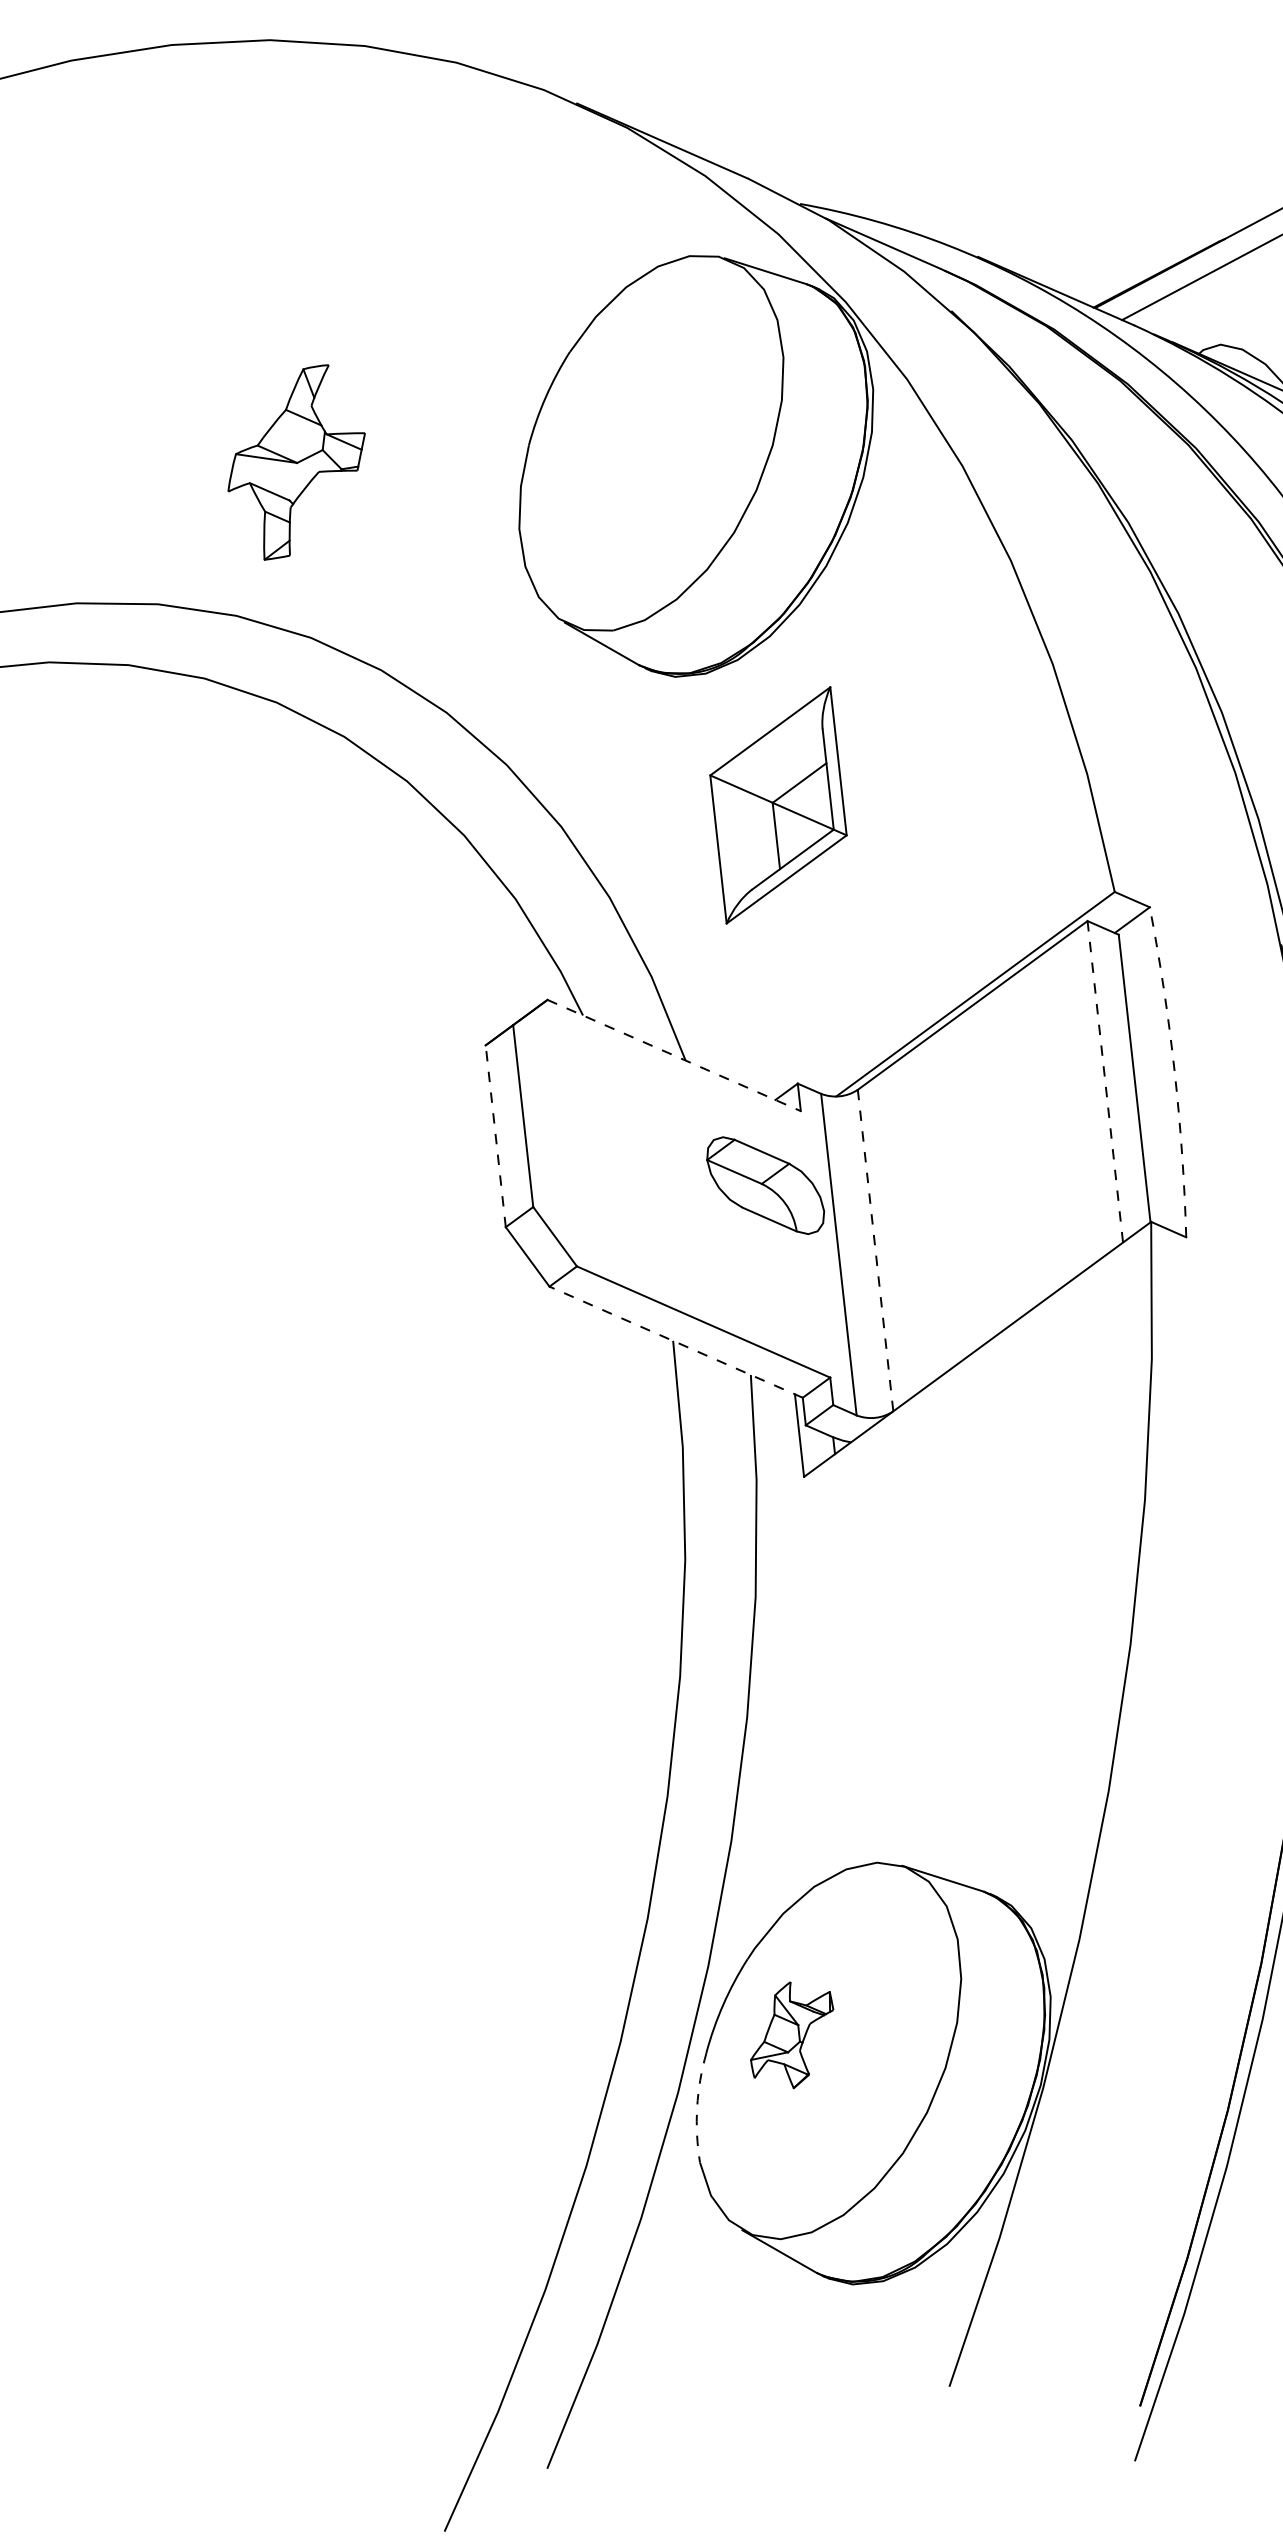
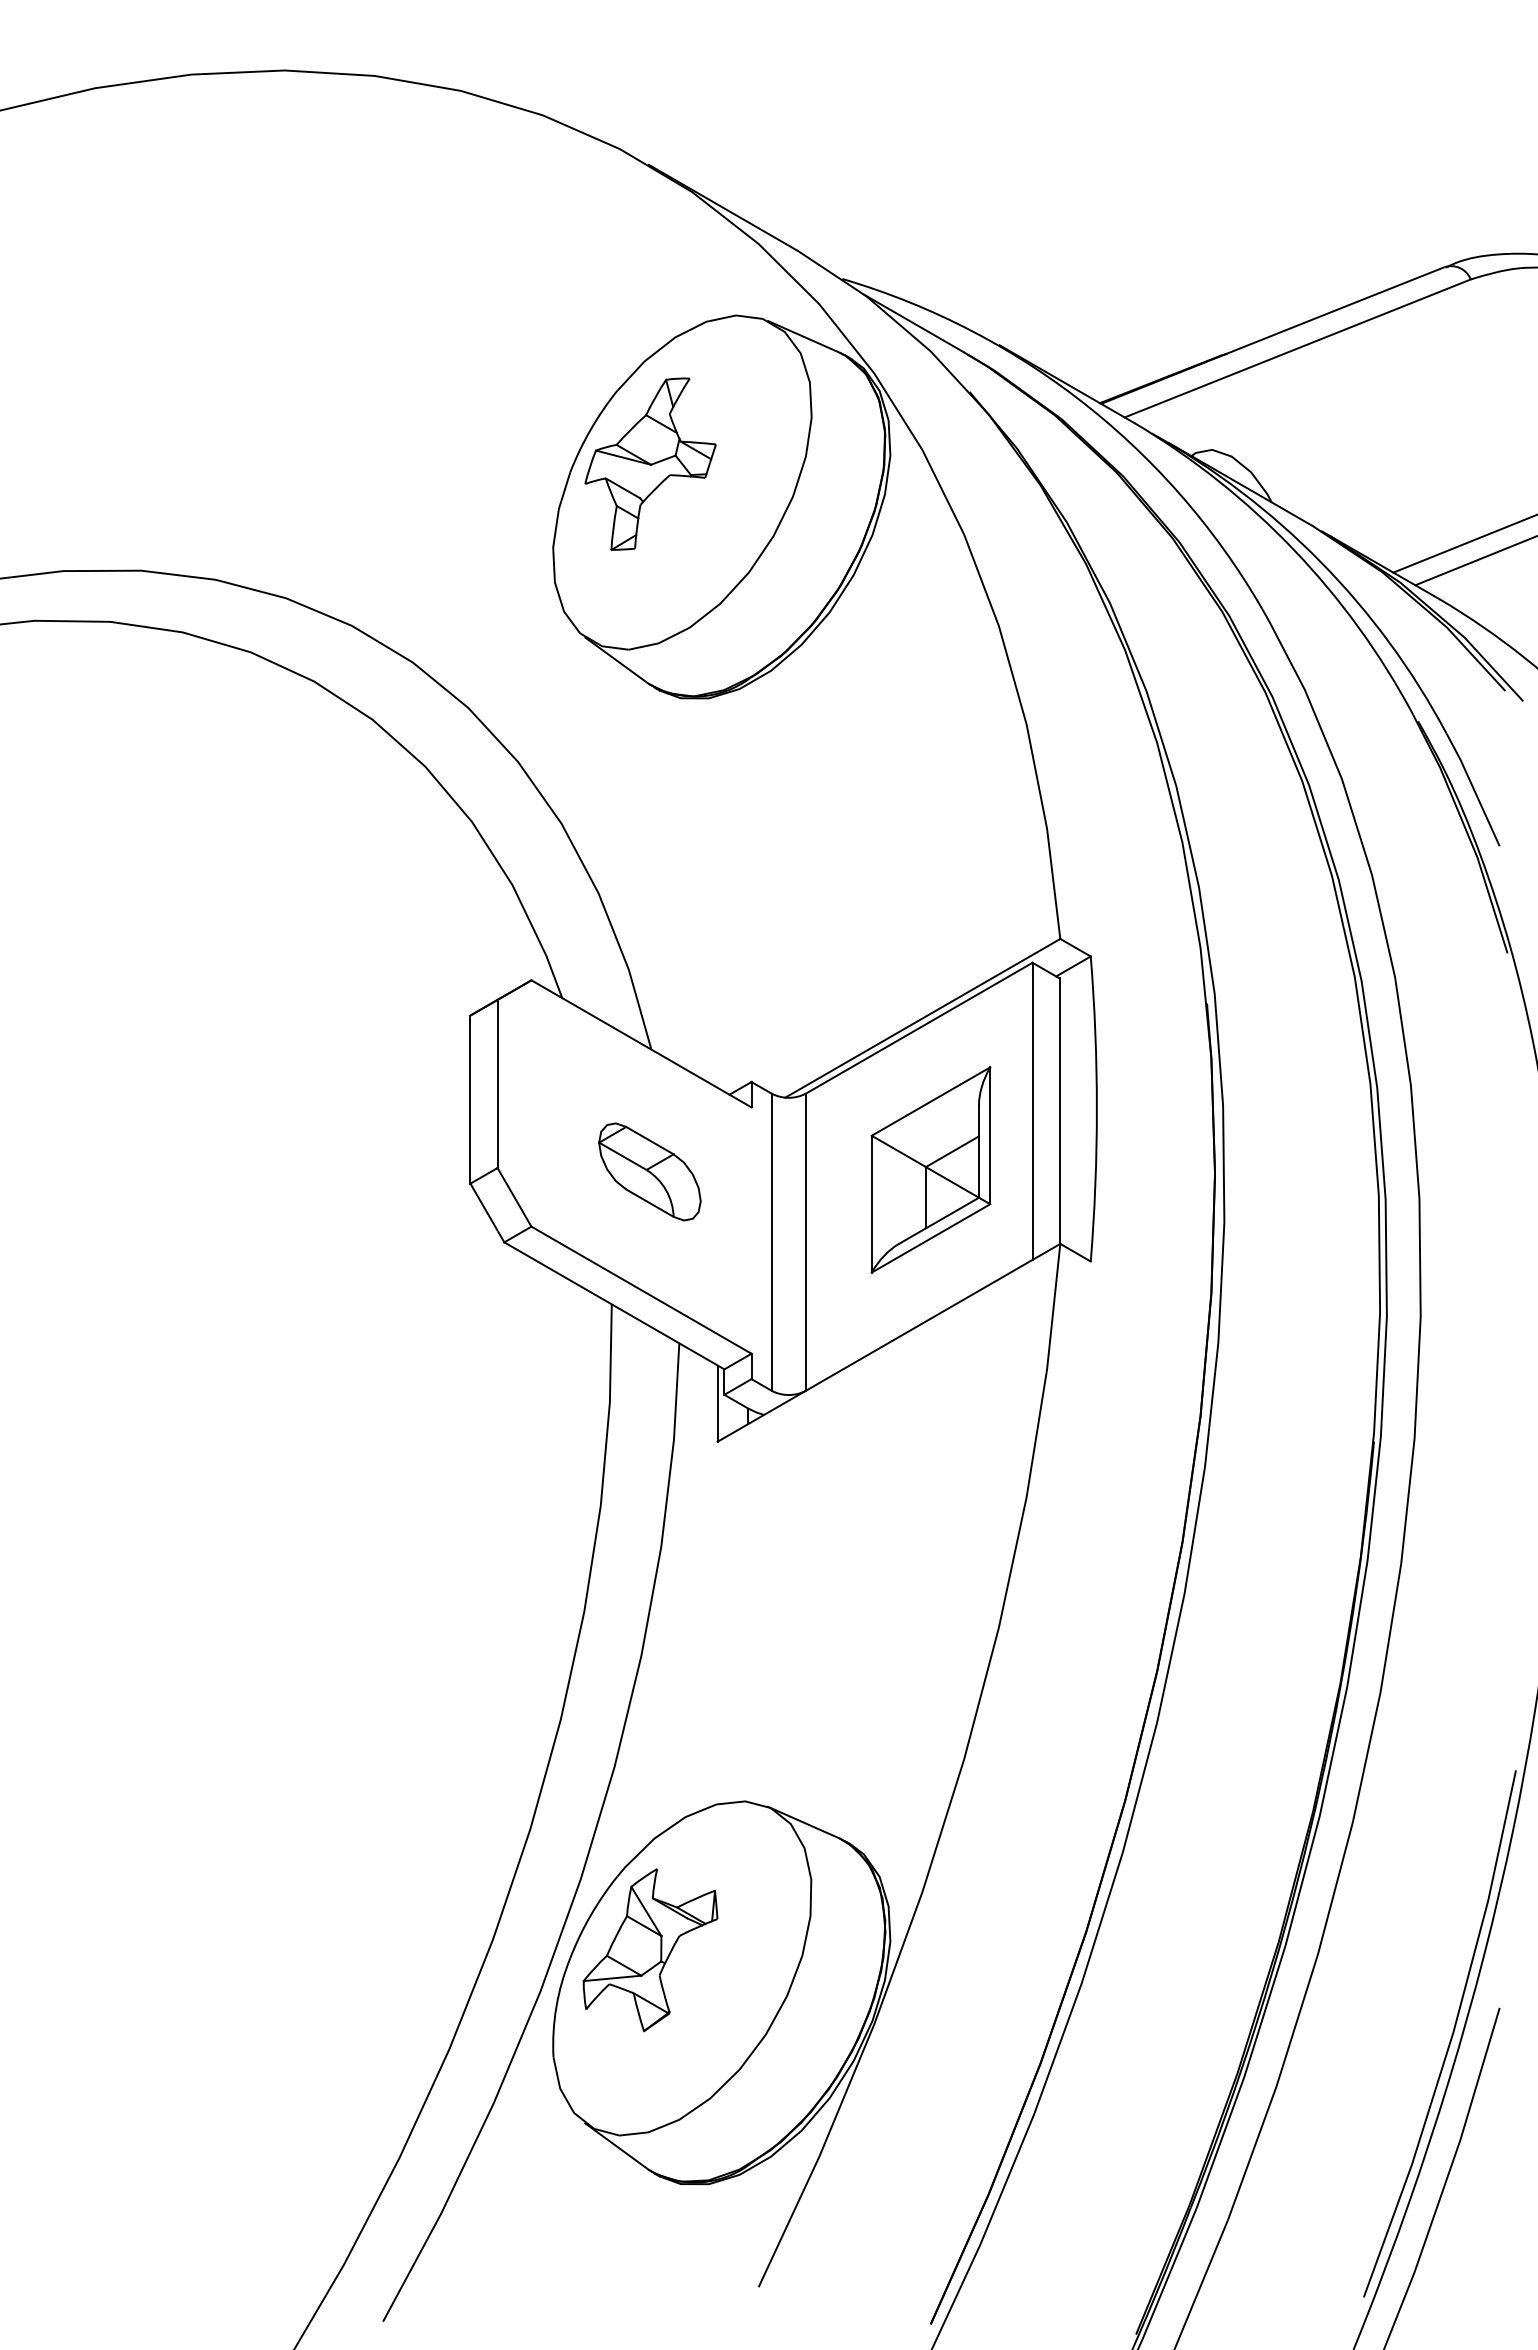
part: (296, 461) -> (650, 463), moved
part: (777, 804) -> (930, 1169), moved
line: (674, 1056) -> (641, 1044), dashed -> solid
arc: (1174, 1072) -> (1096, 1109), dashed -> solid
line: (1105, 1081) -> (1032, 1111), dashed -> solid
line: (495, 1136) -> (470, 1099), dashed -> solid
part: (765, 1185) -> (649, 1171), moved
line: (875, 1250) -> (805, 1242), dashed -> solid
line: (675, 1341) -> (613, 1305), dashed -> solid
part: (792, 2035) -> (650, 1950), size x1.67
arc: (697, 2107) -> (556, 2006), dashed -> solid

